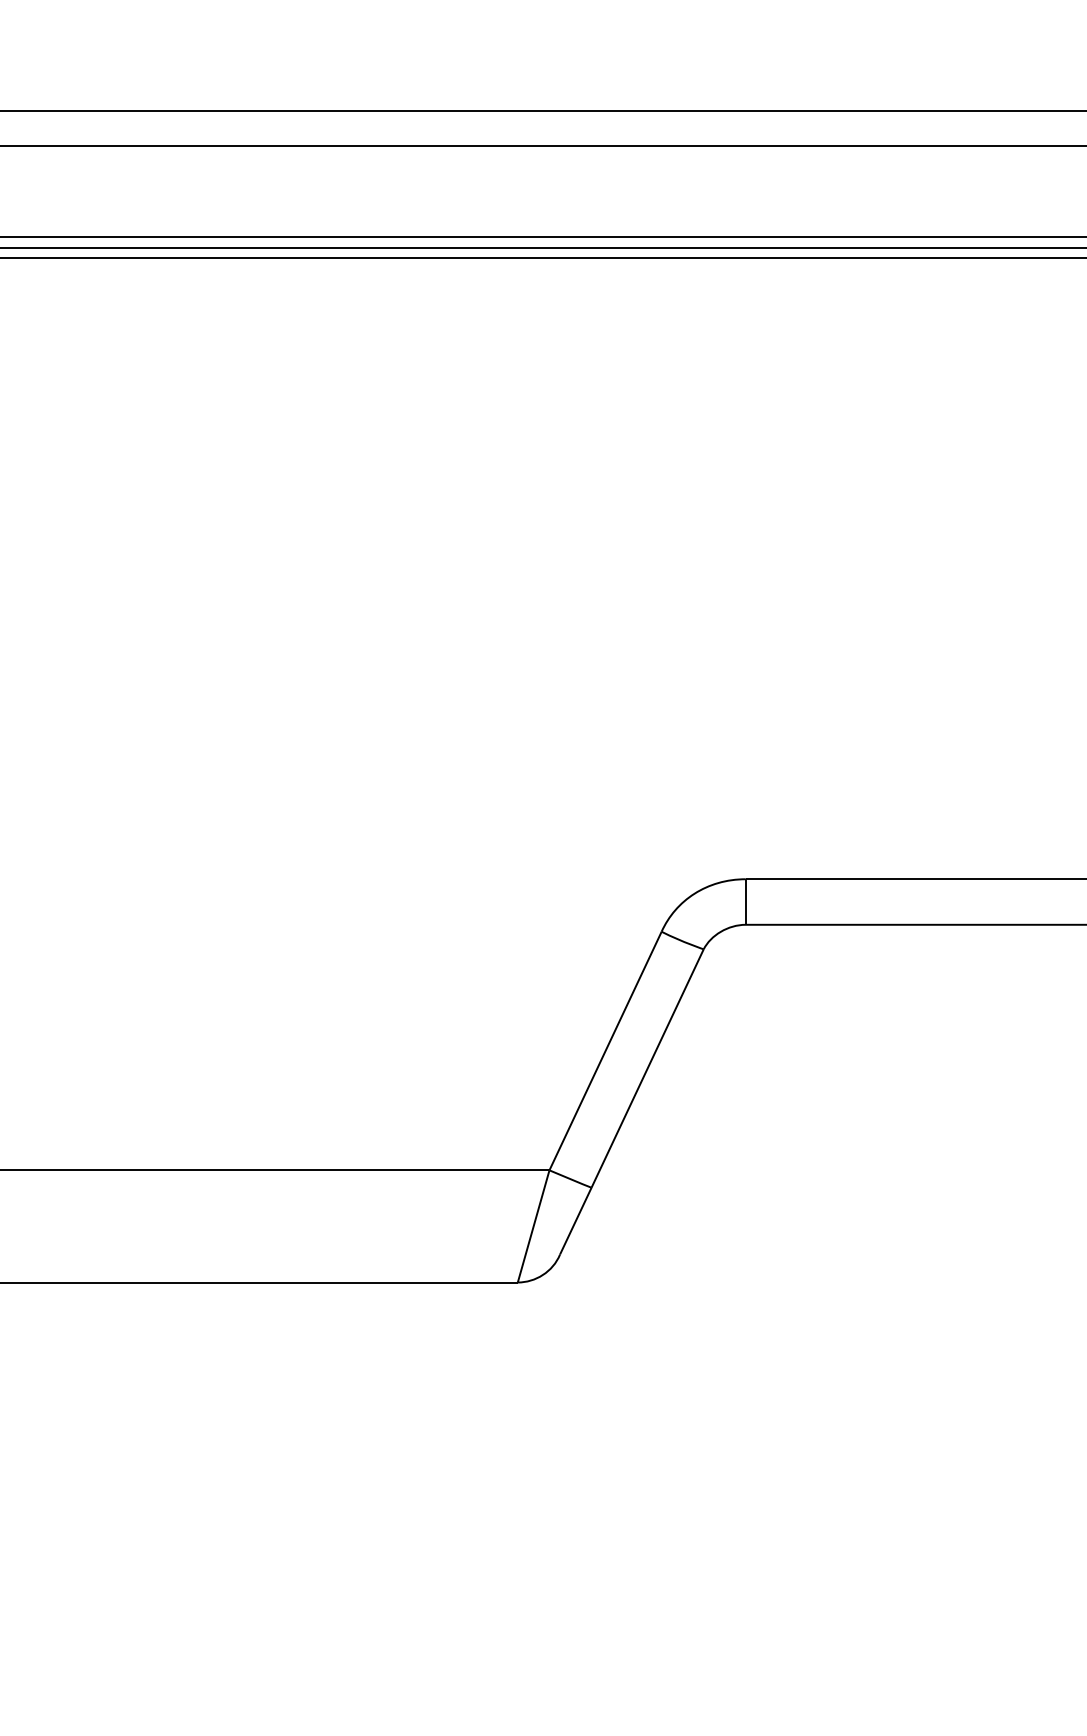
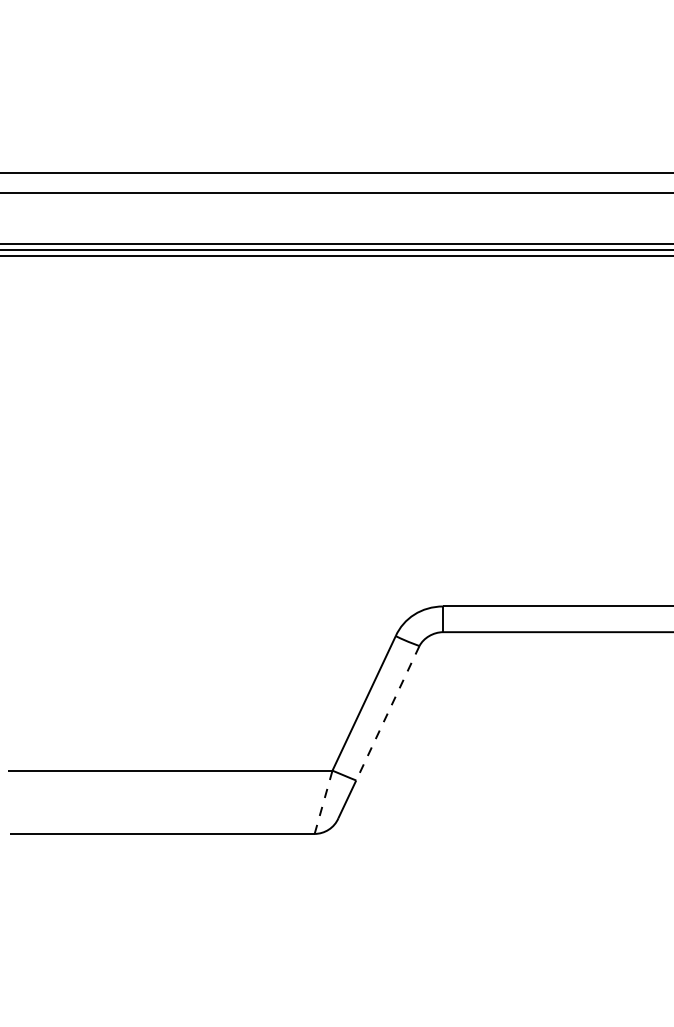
line: (646, 1068) -> (387, 713), solid -> dashed
line: (533, 1226) -> (323, 802), solid -> dashed

